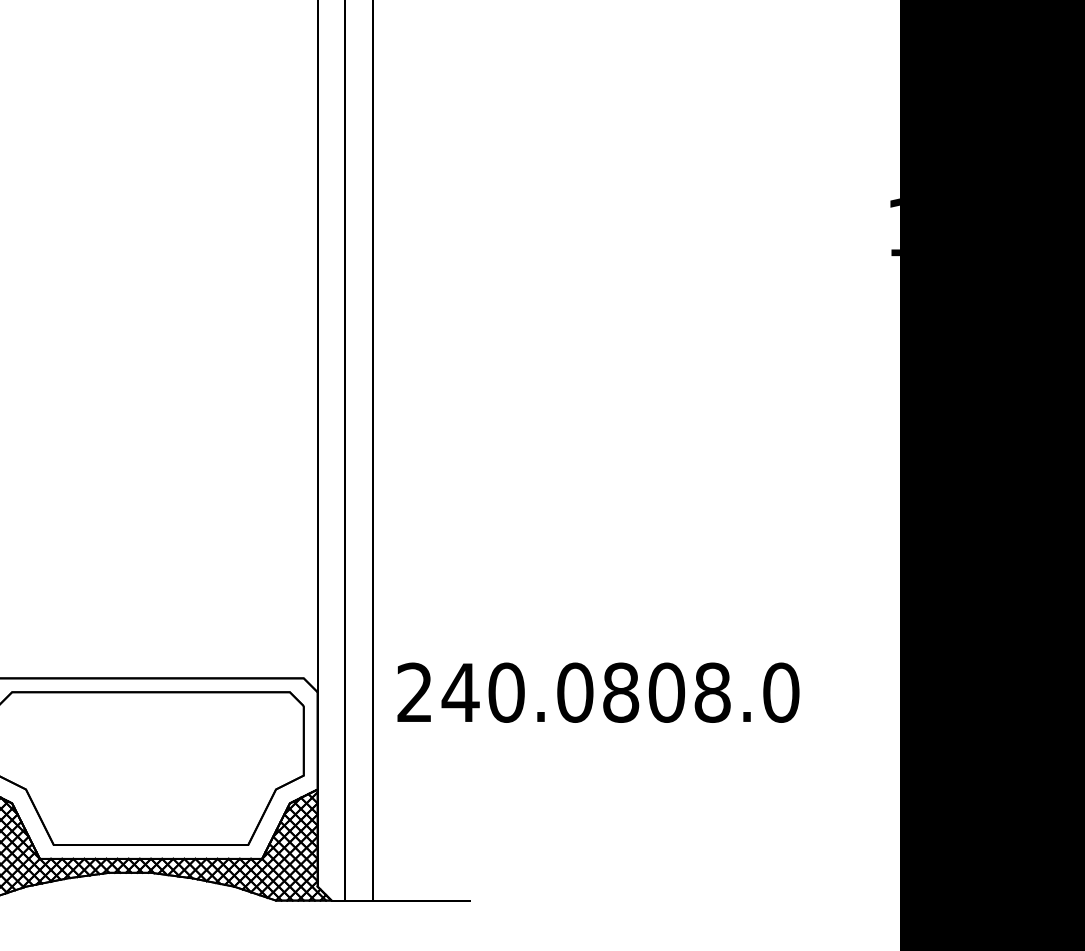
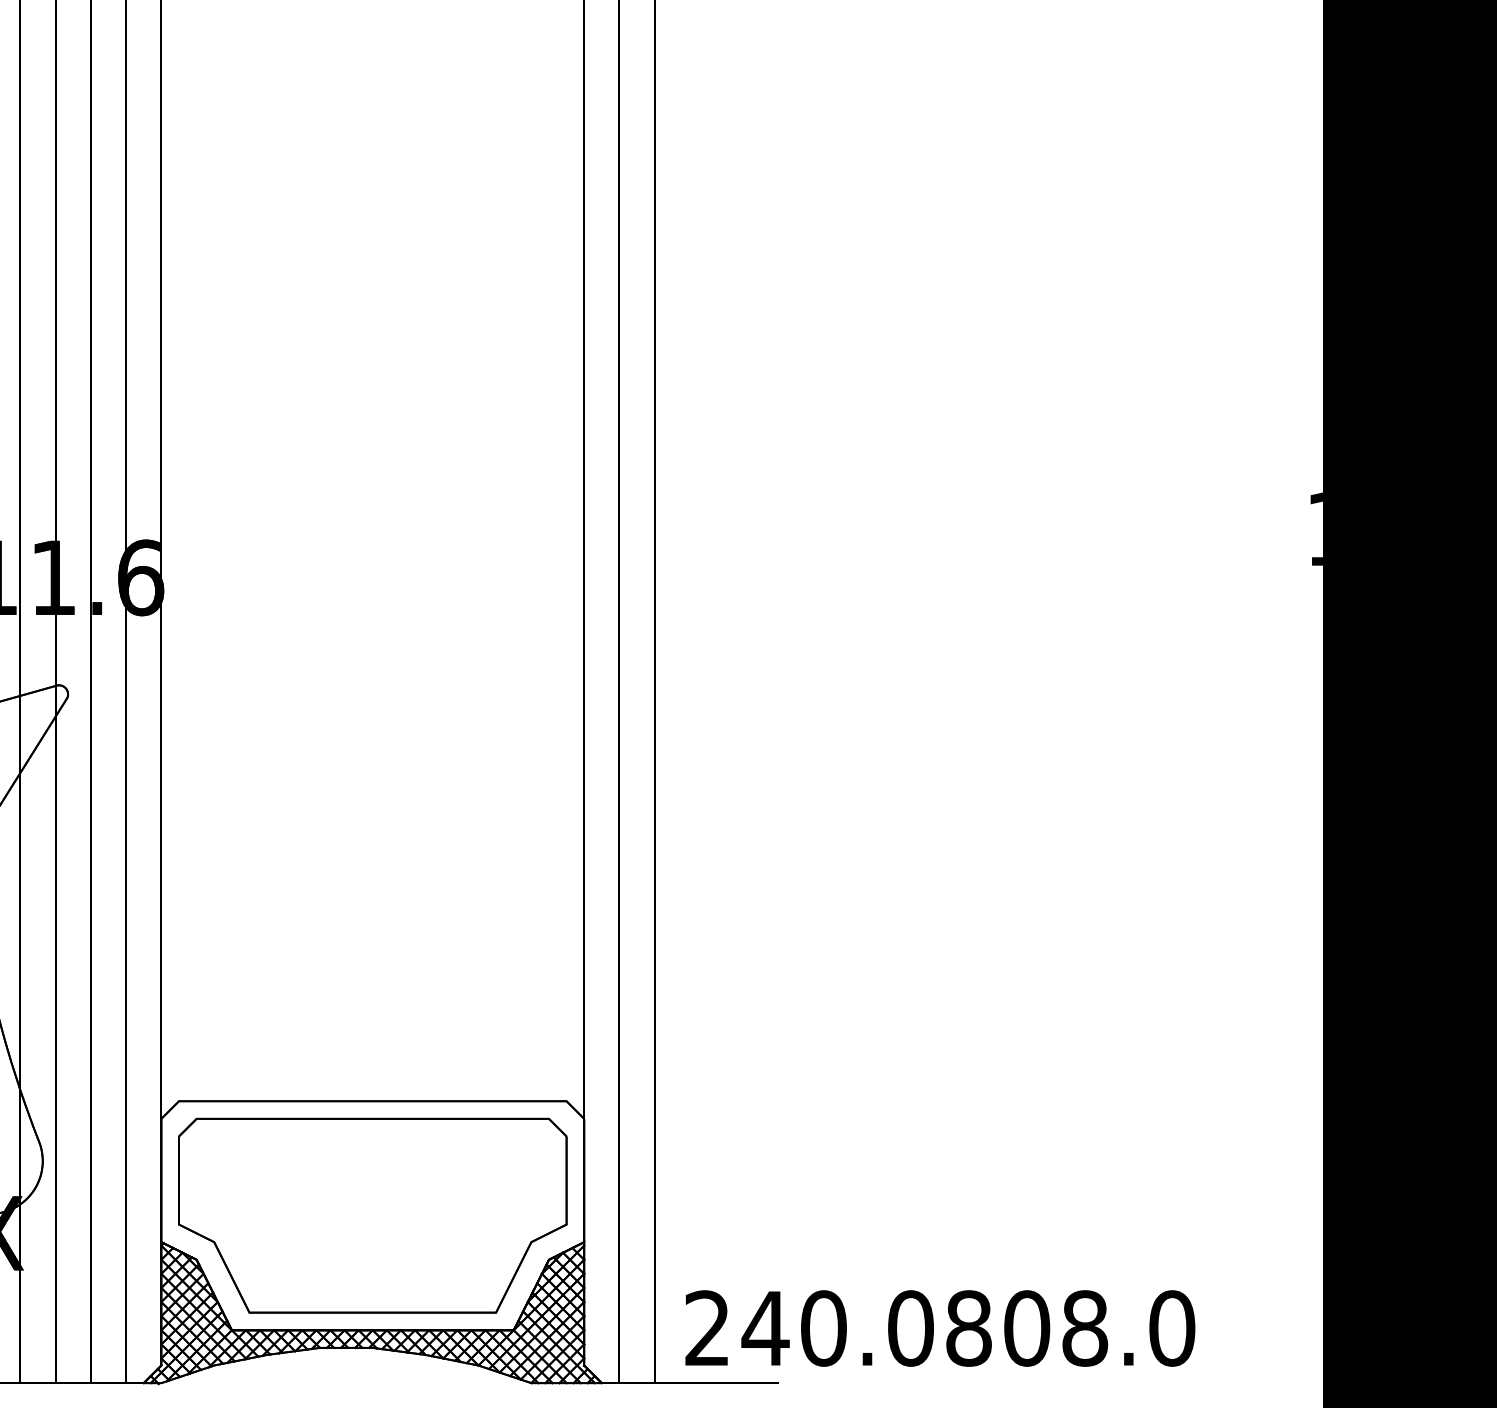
text: (598, 692) -> (940, 1328), moved

